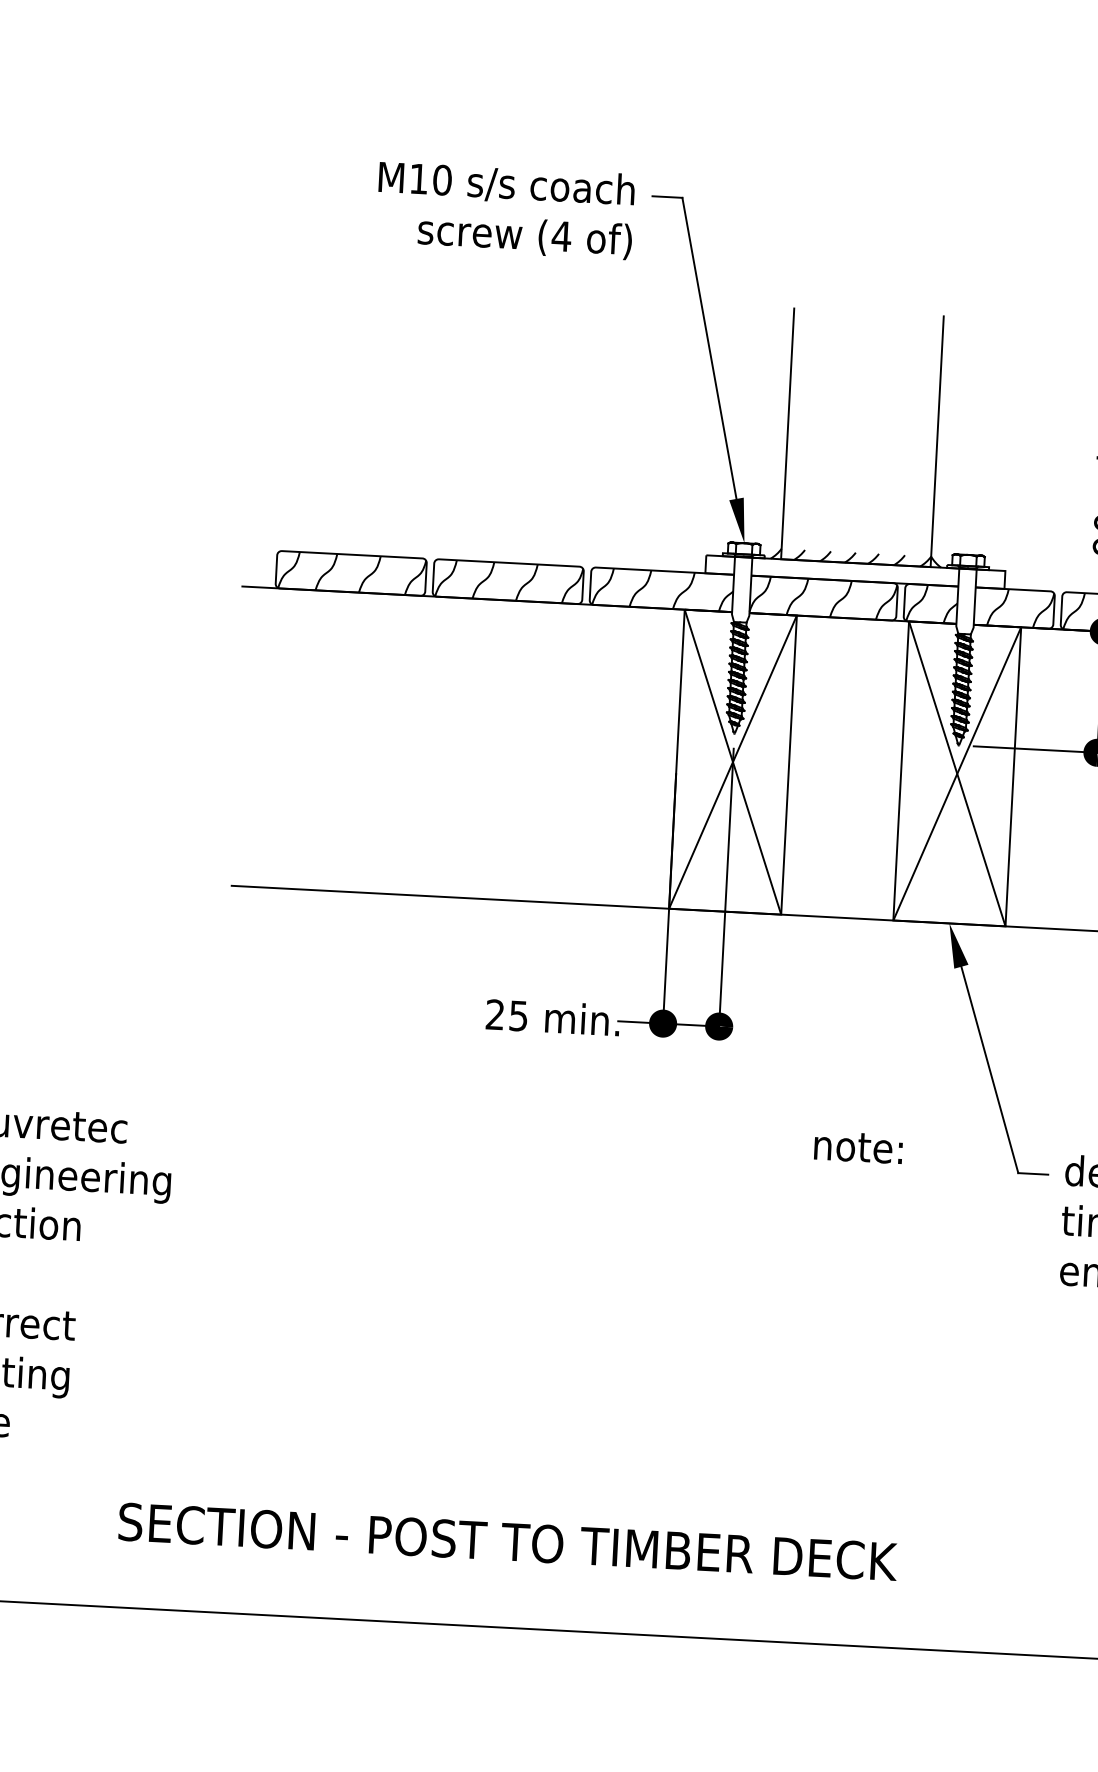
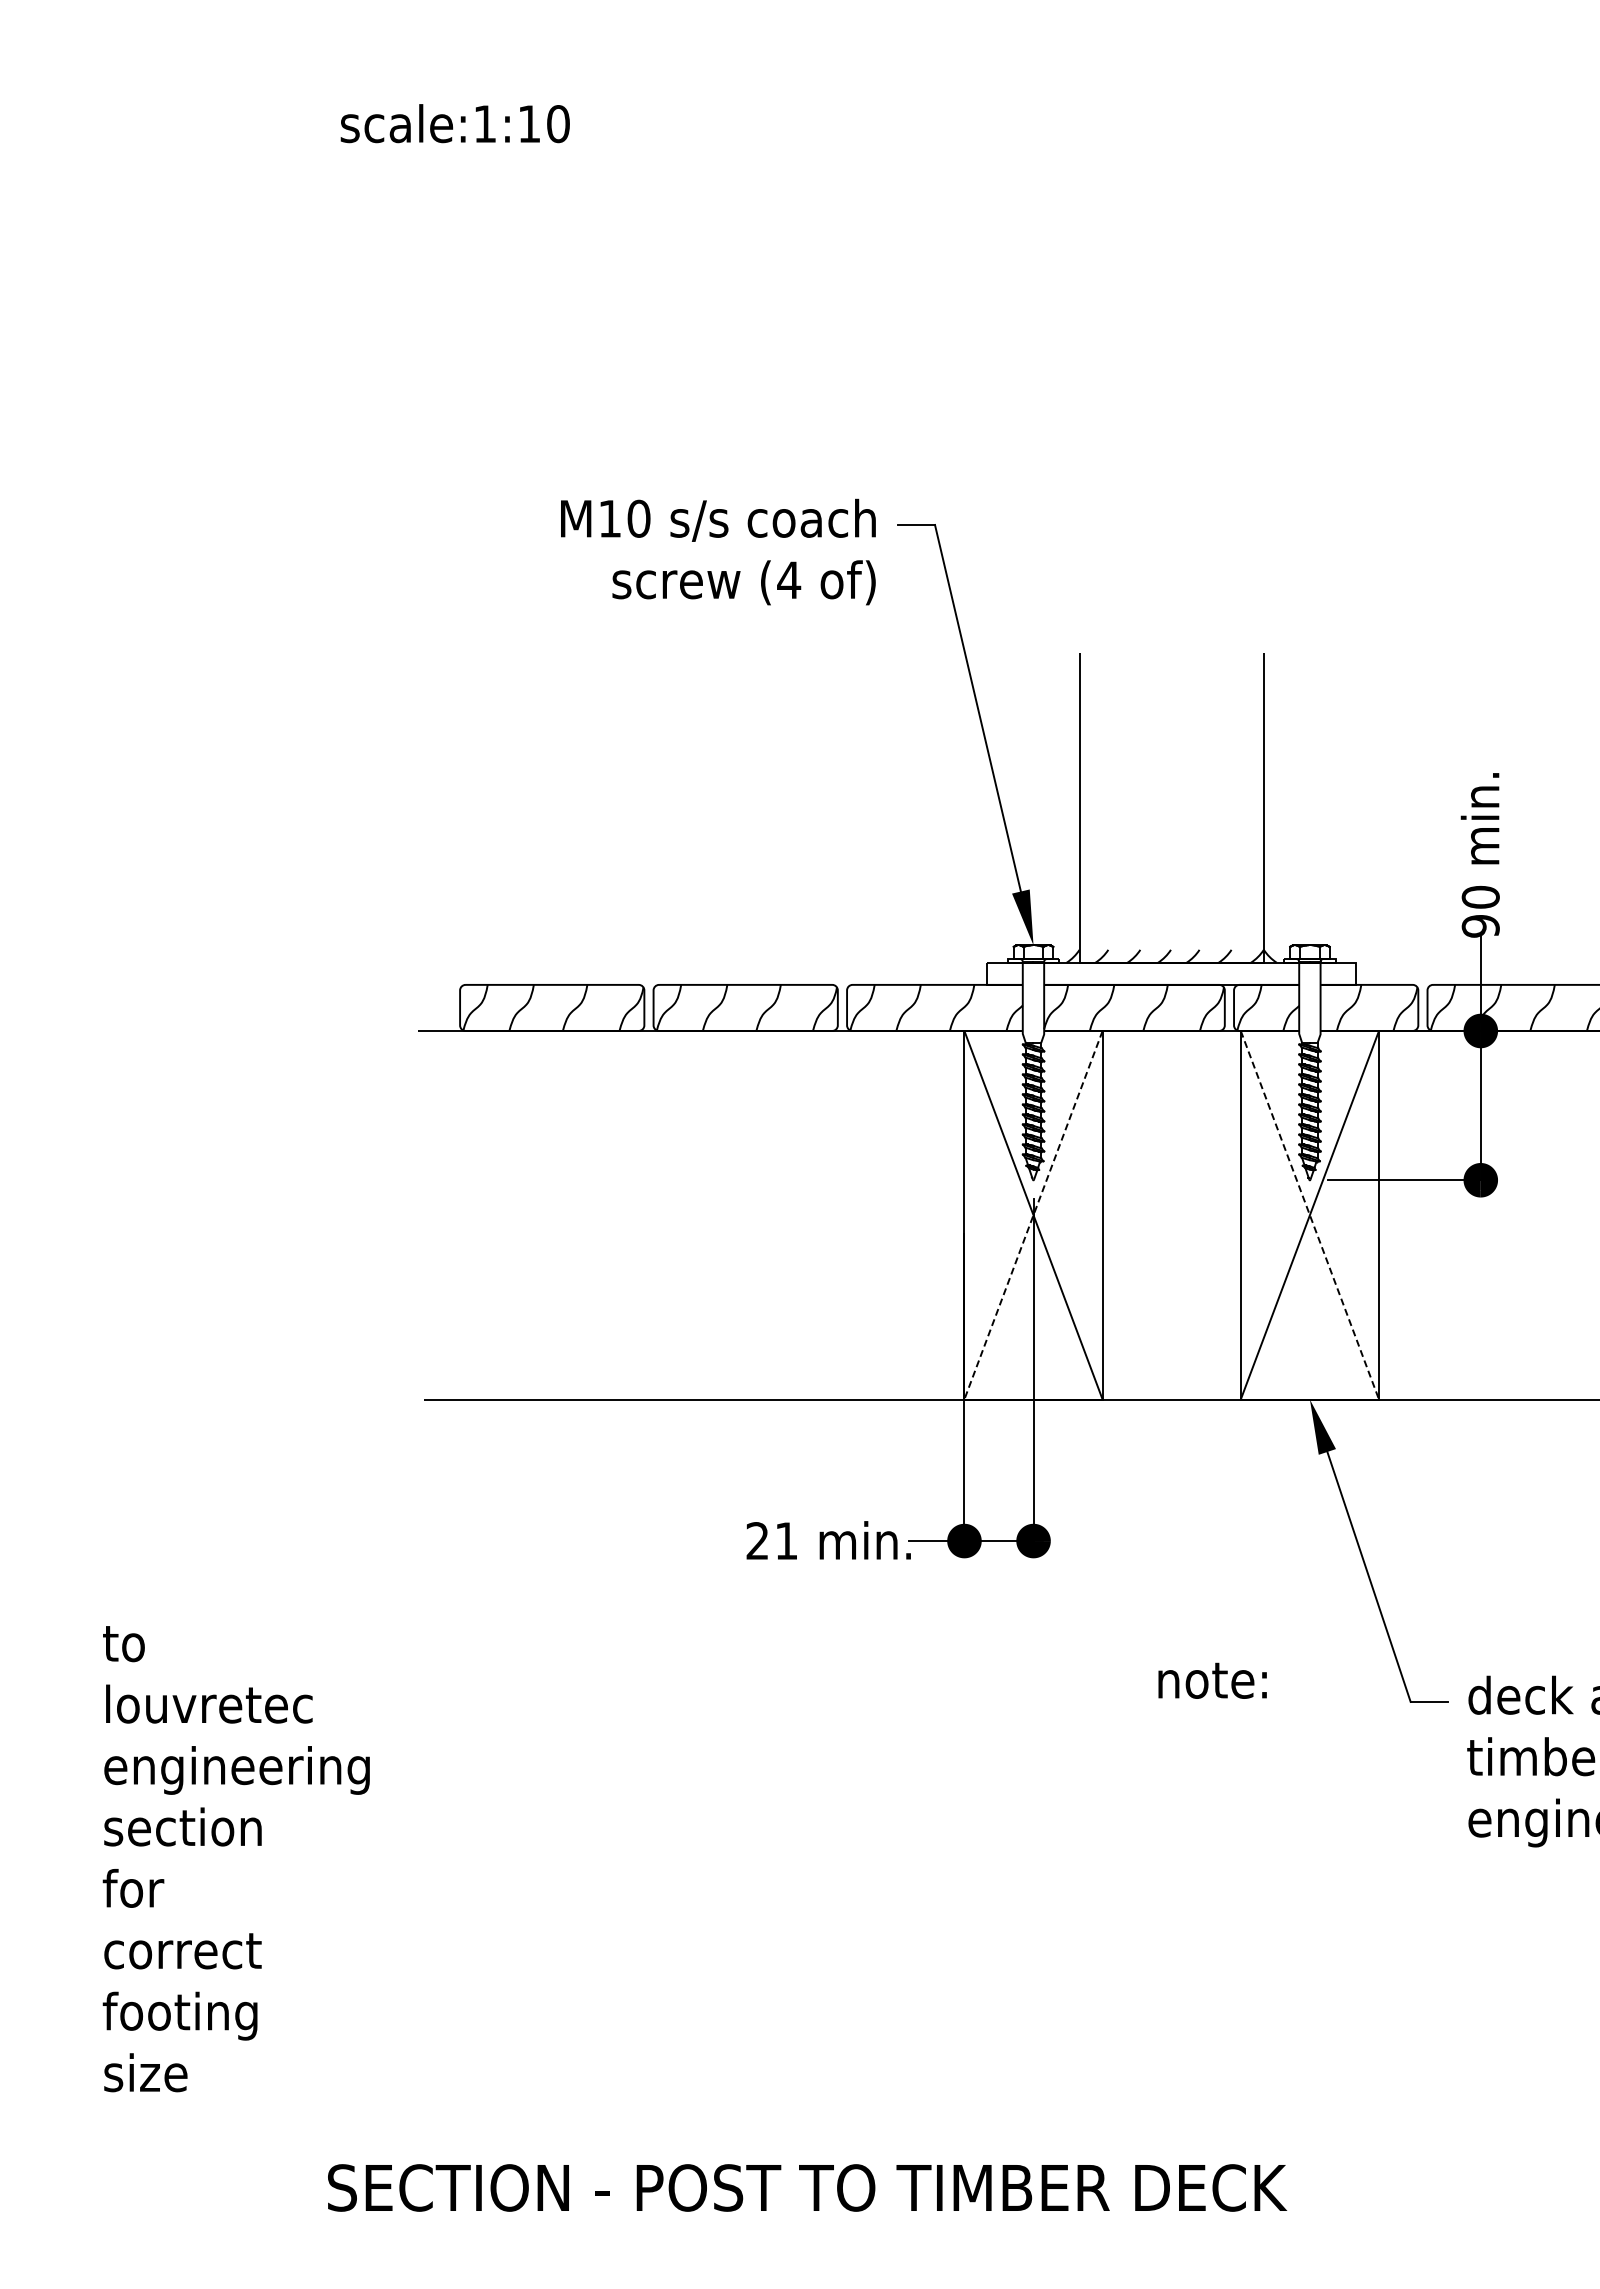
line: (732, 762) -> (1033, 1215), solid -> dashed
line: (956, 774) -> (1309, 1215), solid -> dashed
text: (518, 1016) -> (786, 1541), 25 -> 21

